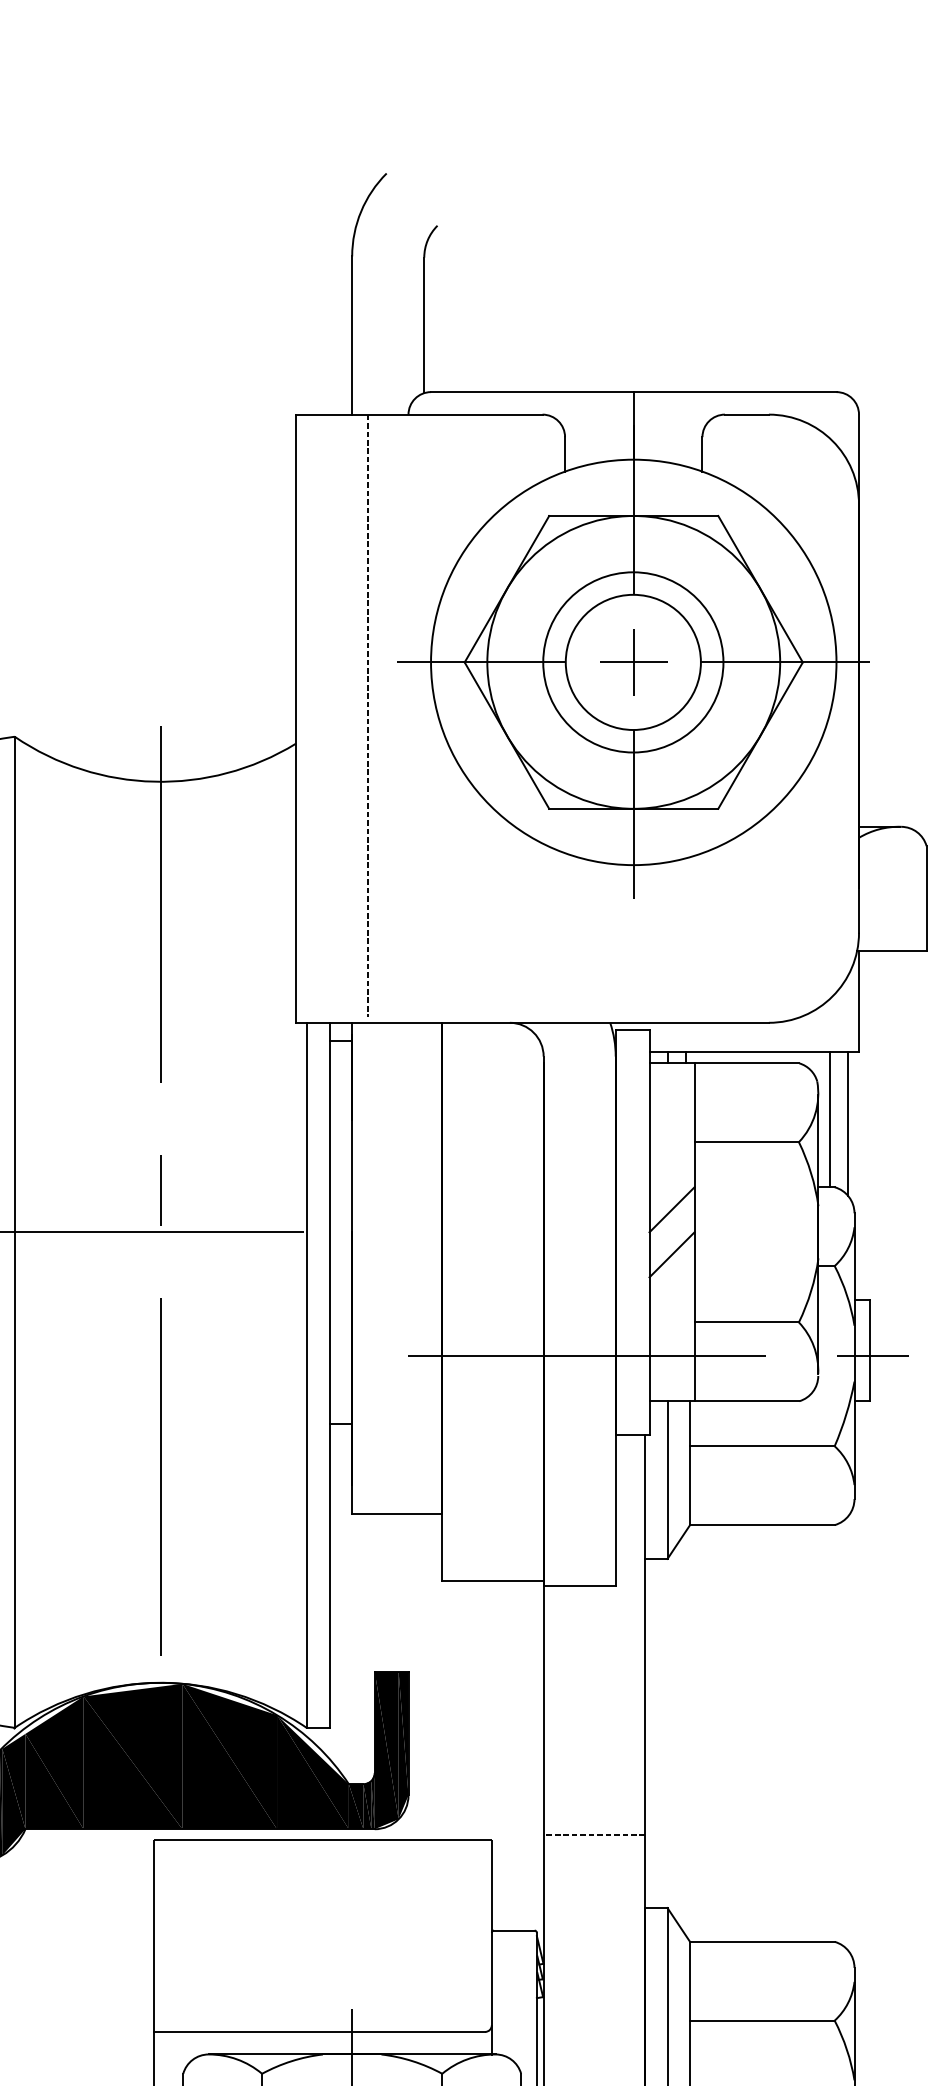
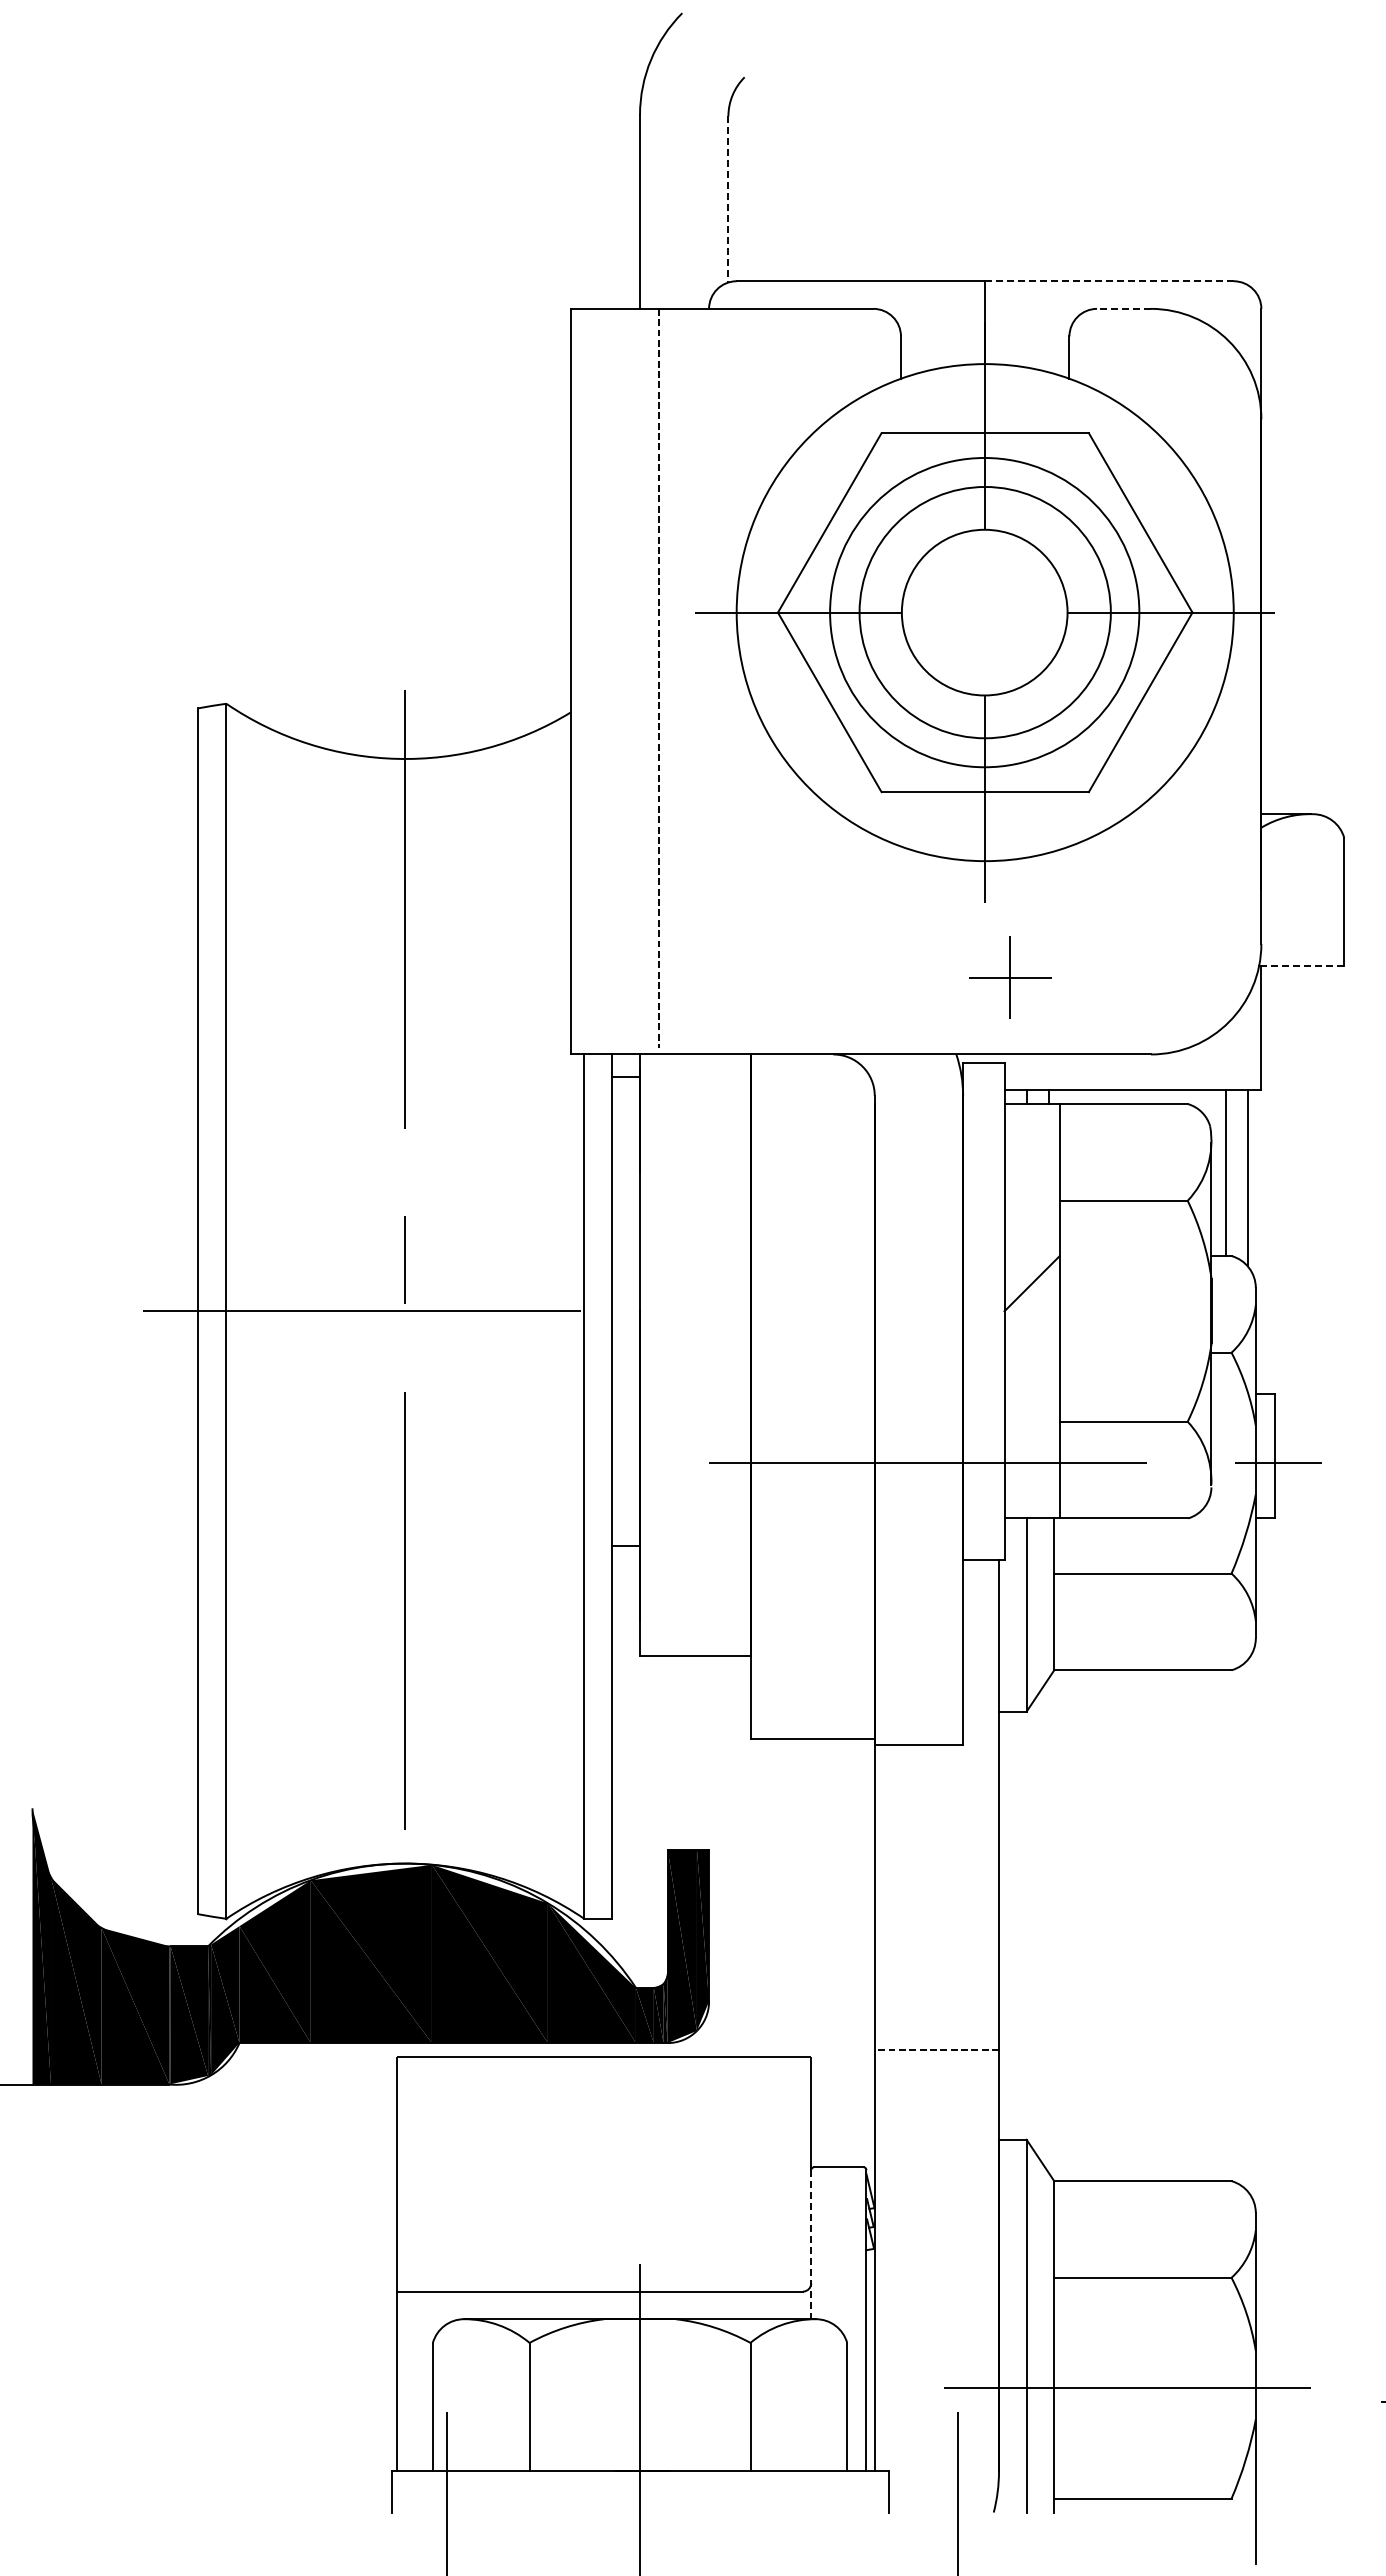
line: (424, 325) -> (728, 199), solid -> dashed
line: (735, 392) -> (1109, 281), solid -> dashed
line: (746, 414) -> (1123, 308), solid -> dashed
circle: (633, 662) -> (984, 612), size x0.7
circle: (633, 662) -> (984, 612), size x1.4
part: (633, 662) -> (1010, 977), moved
line: (891, 951) -> (1301, 966), solid -> dashed
line: (671, 1254) -> (1031, 1338), removed
line: (492, 1993) -> (811, 2244), solid -> dashed

